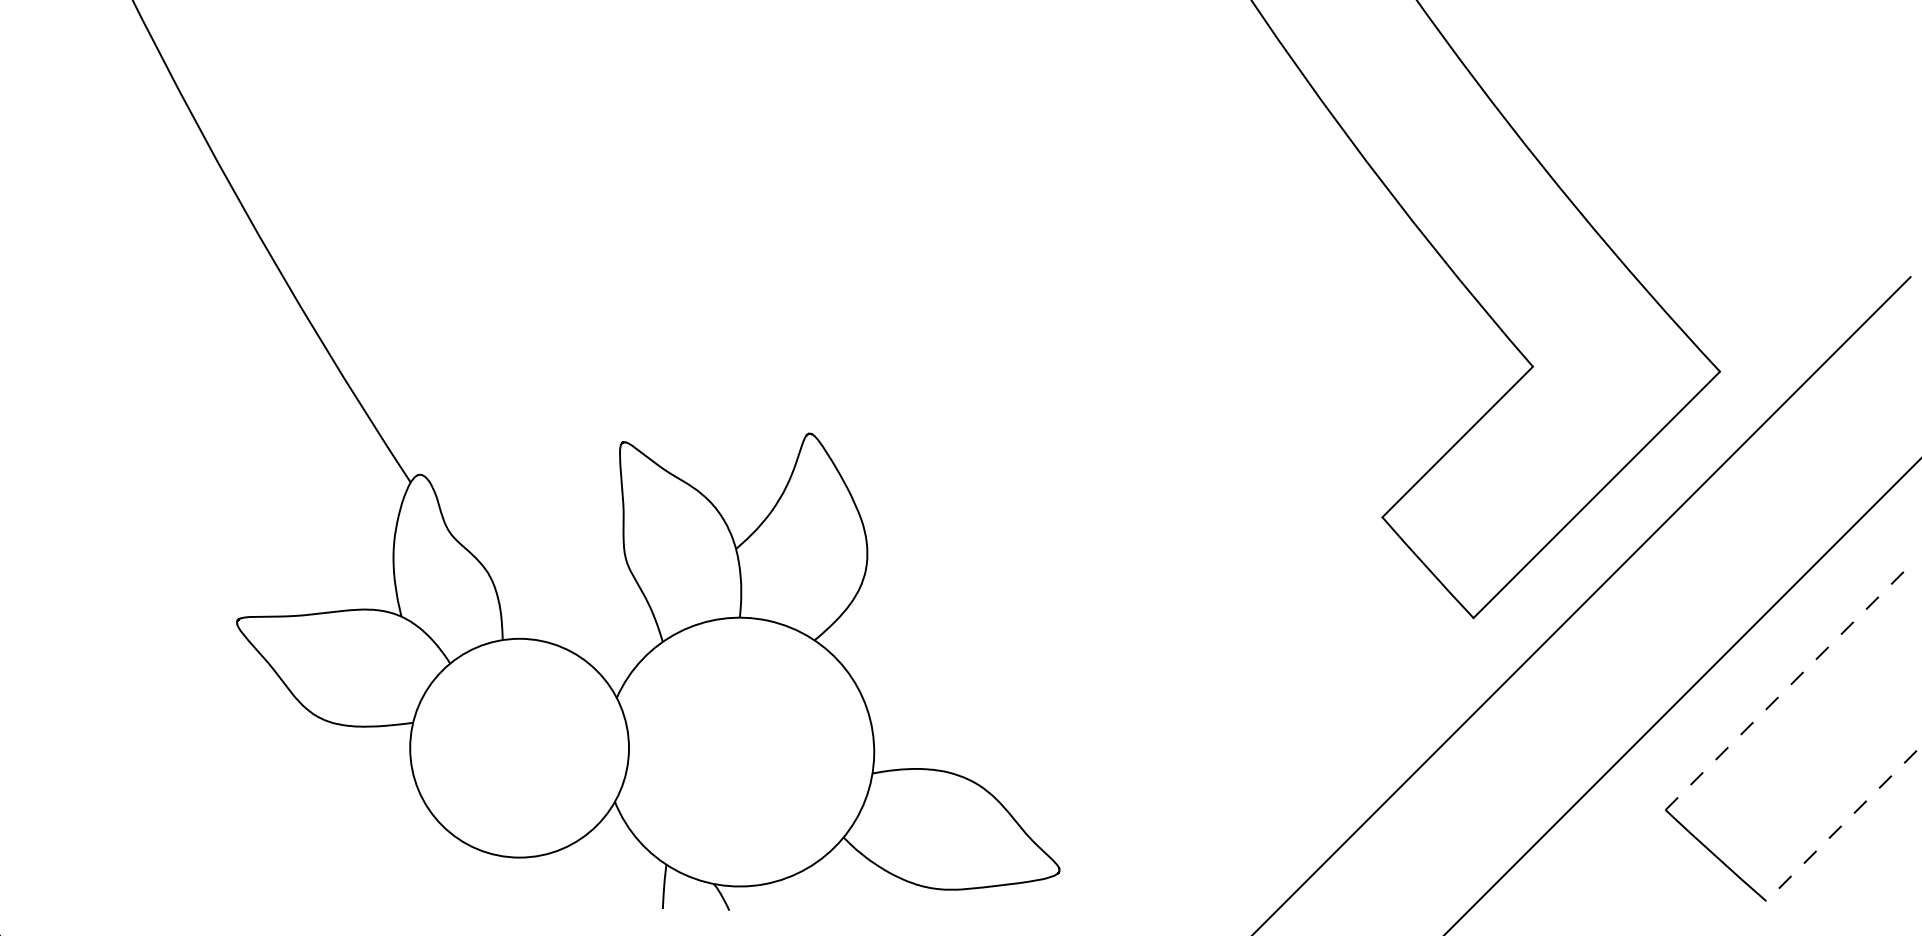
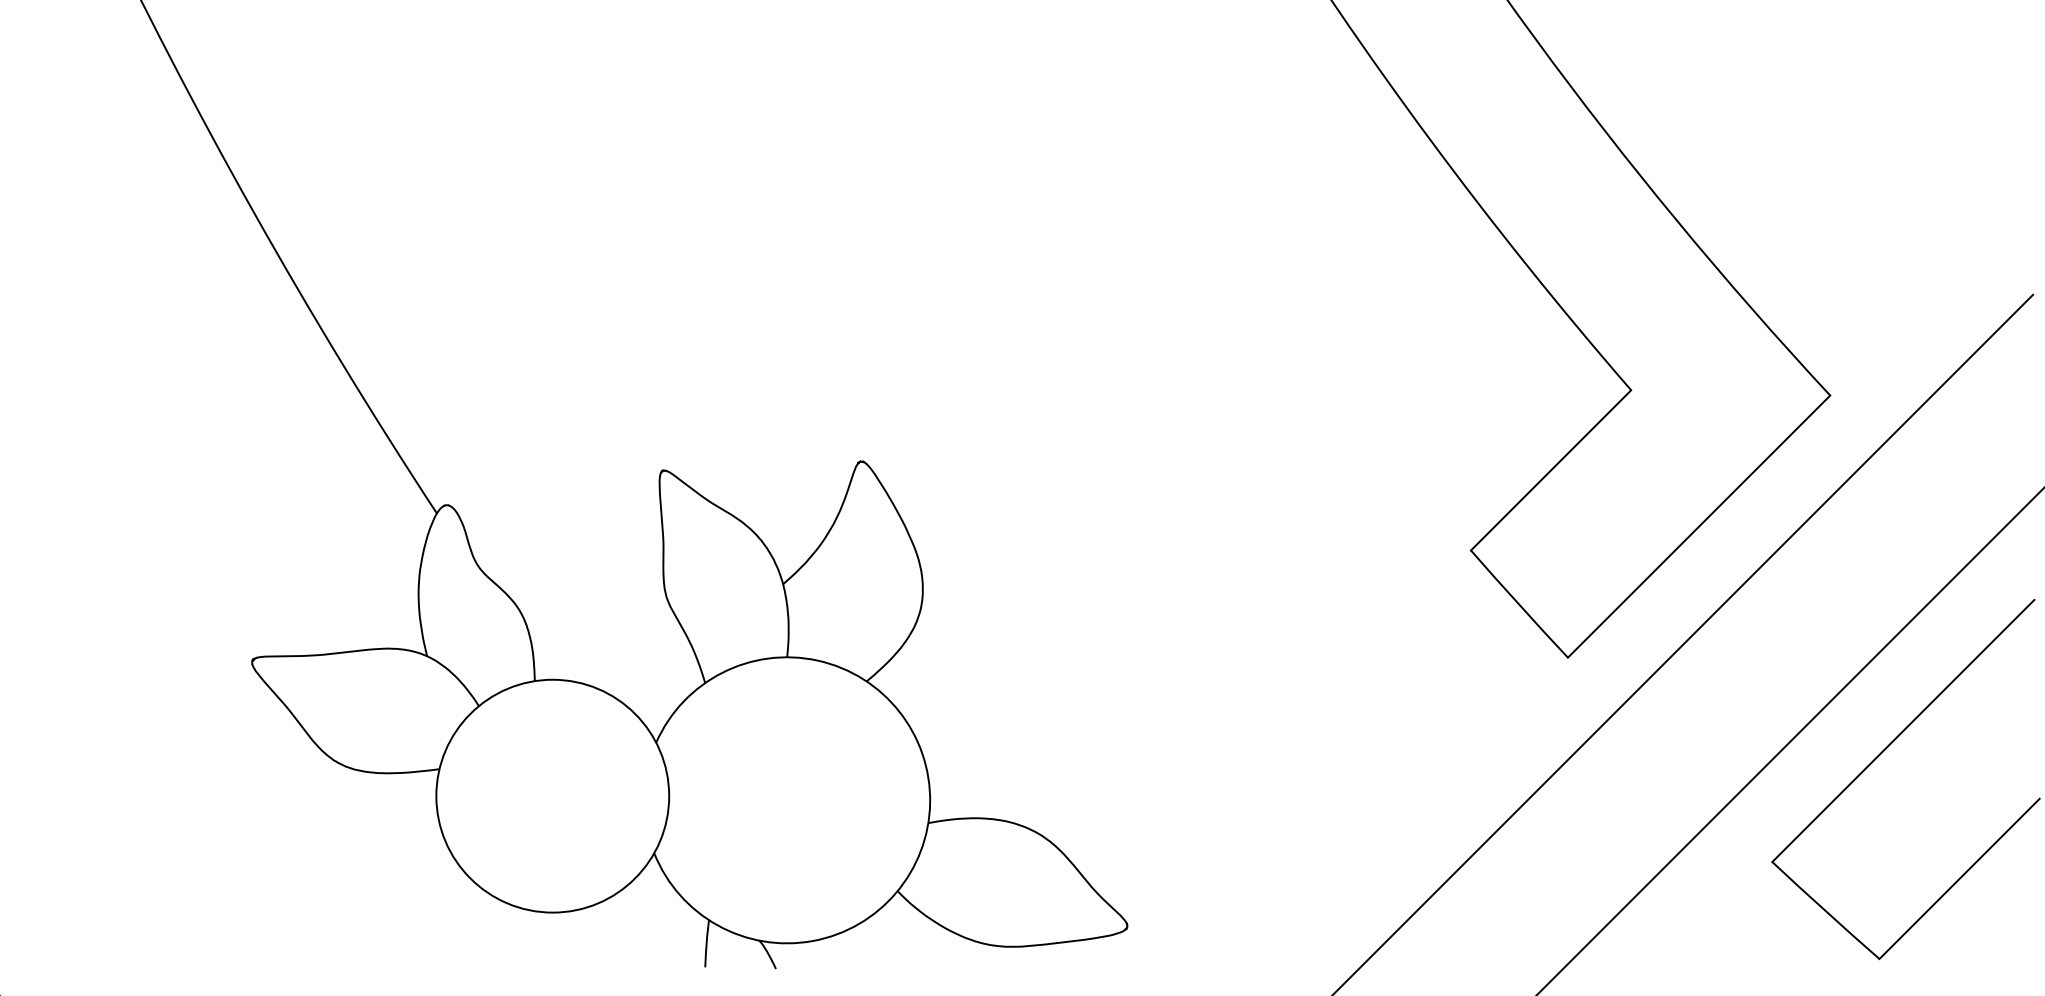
line: (1788, 686) -> (1903, 730), dashed -> solid
line: (1841, 826) -> (1959, 879), dashed -> solid

